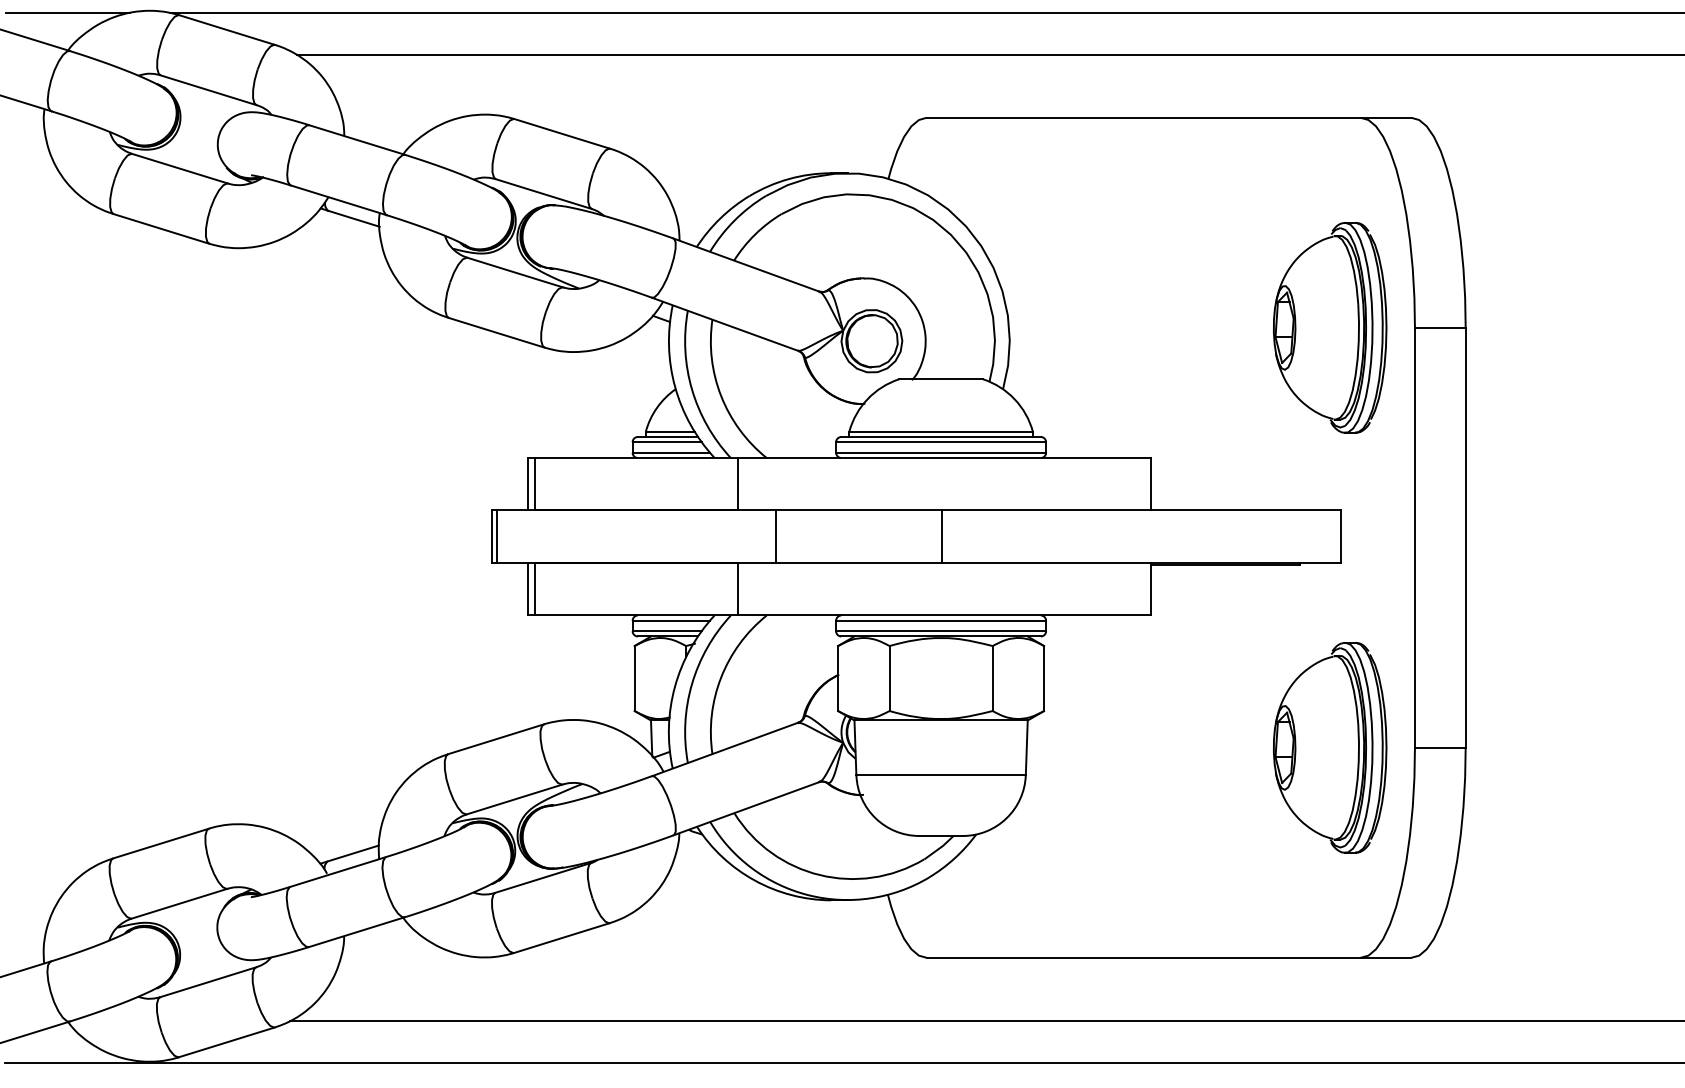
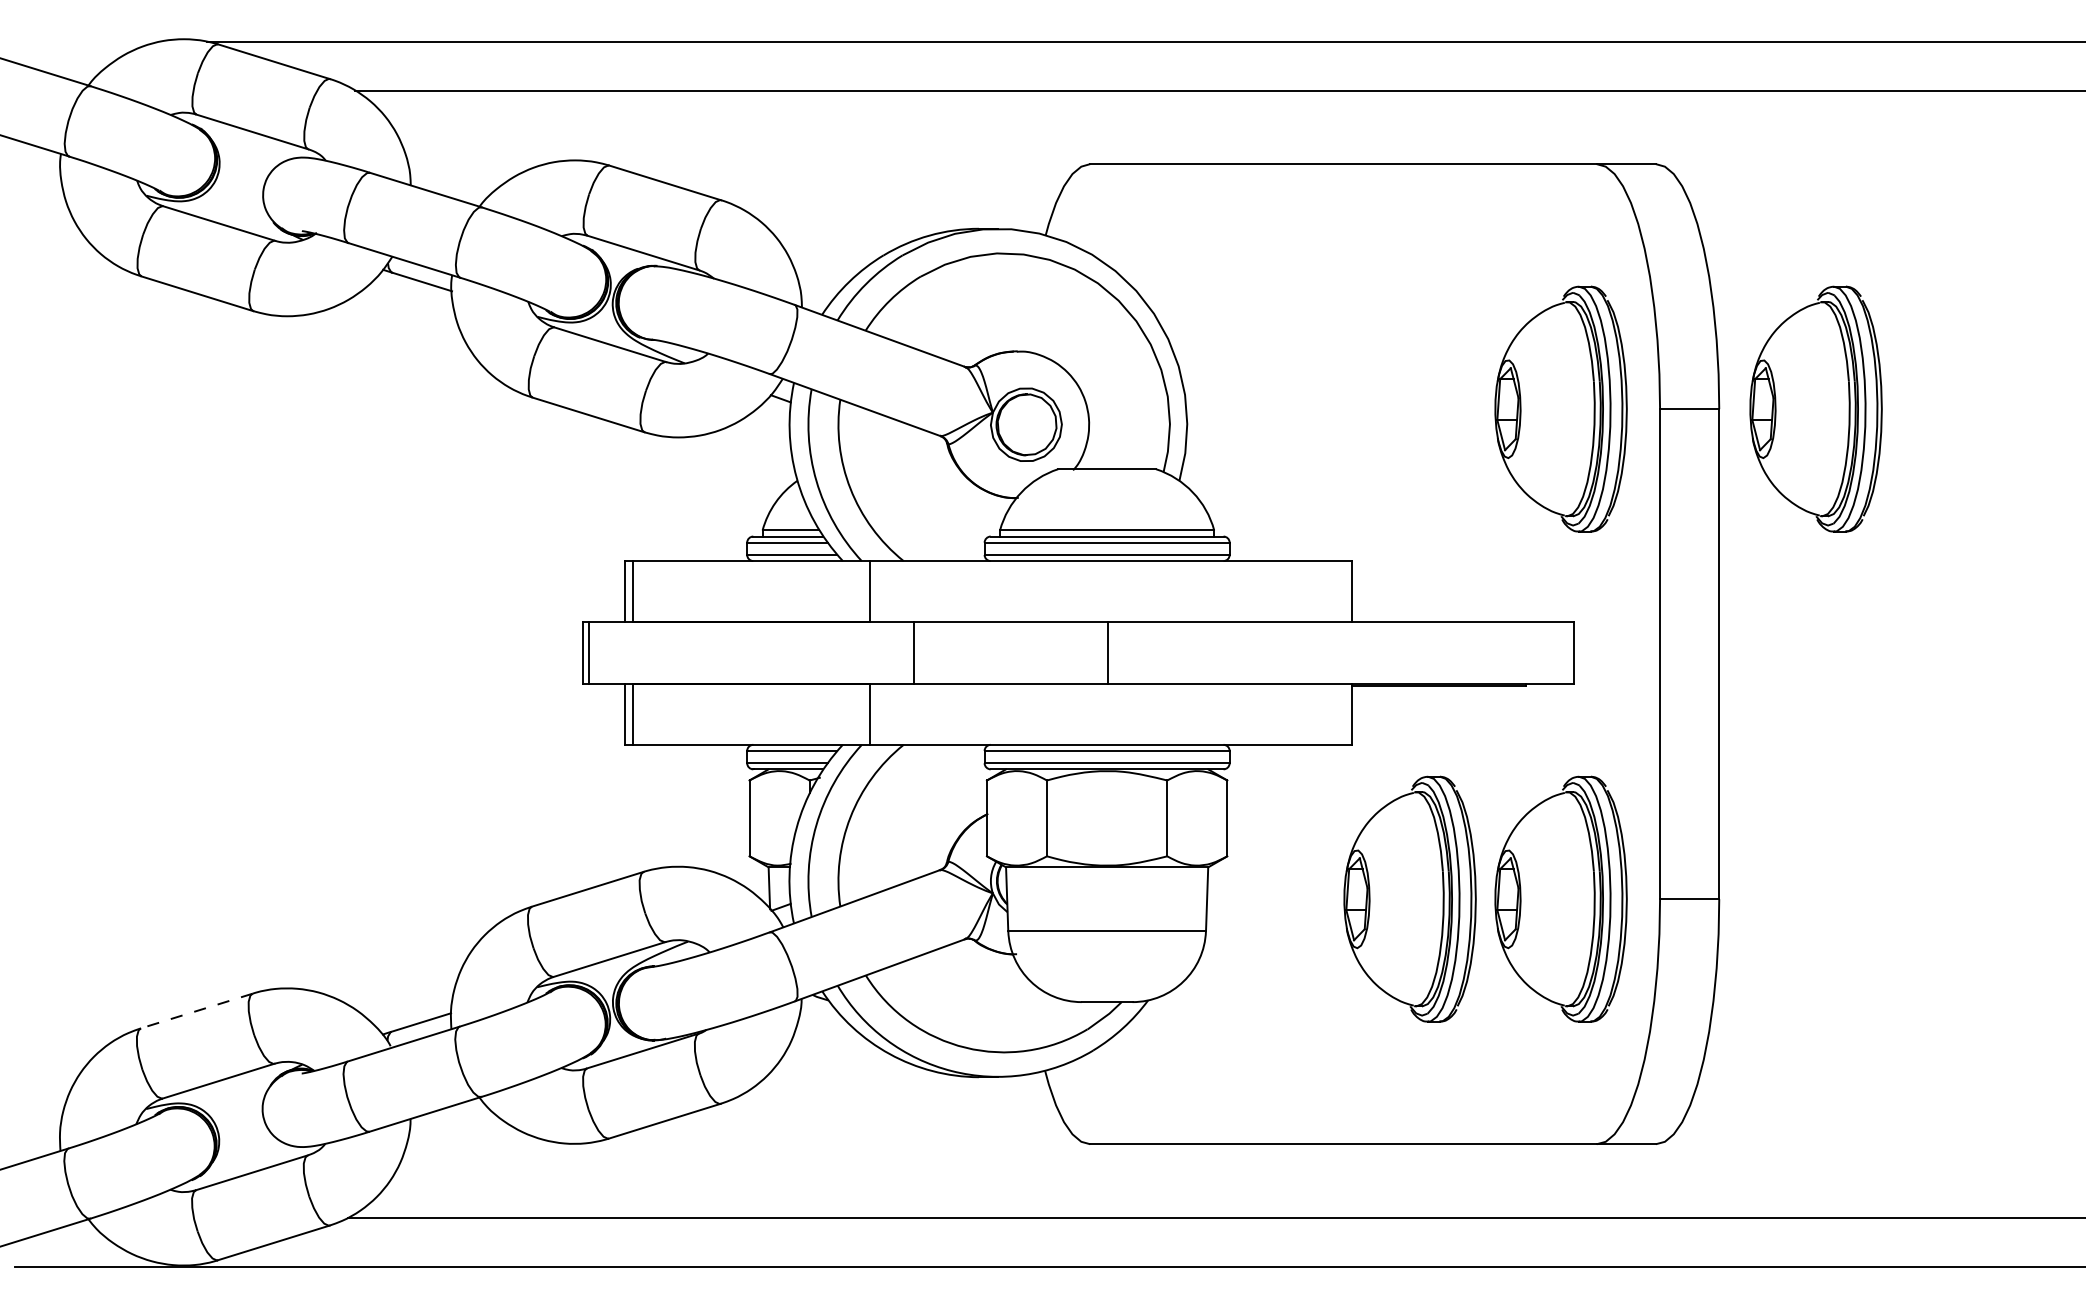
line: (68, 12) -> (88, 41), removed
part: (1548, 327) -> (1815, 408), added
part: (1200, 747) -> (1409, 898), added
line: (160, 844) -> (196, 1011), solid -> dashed

